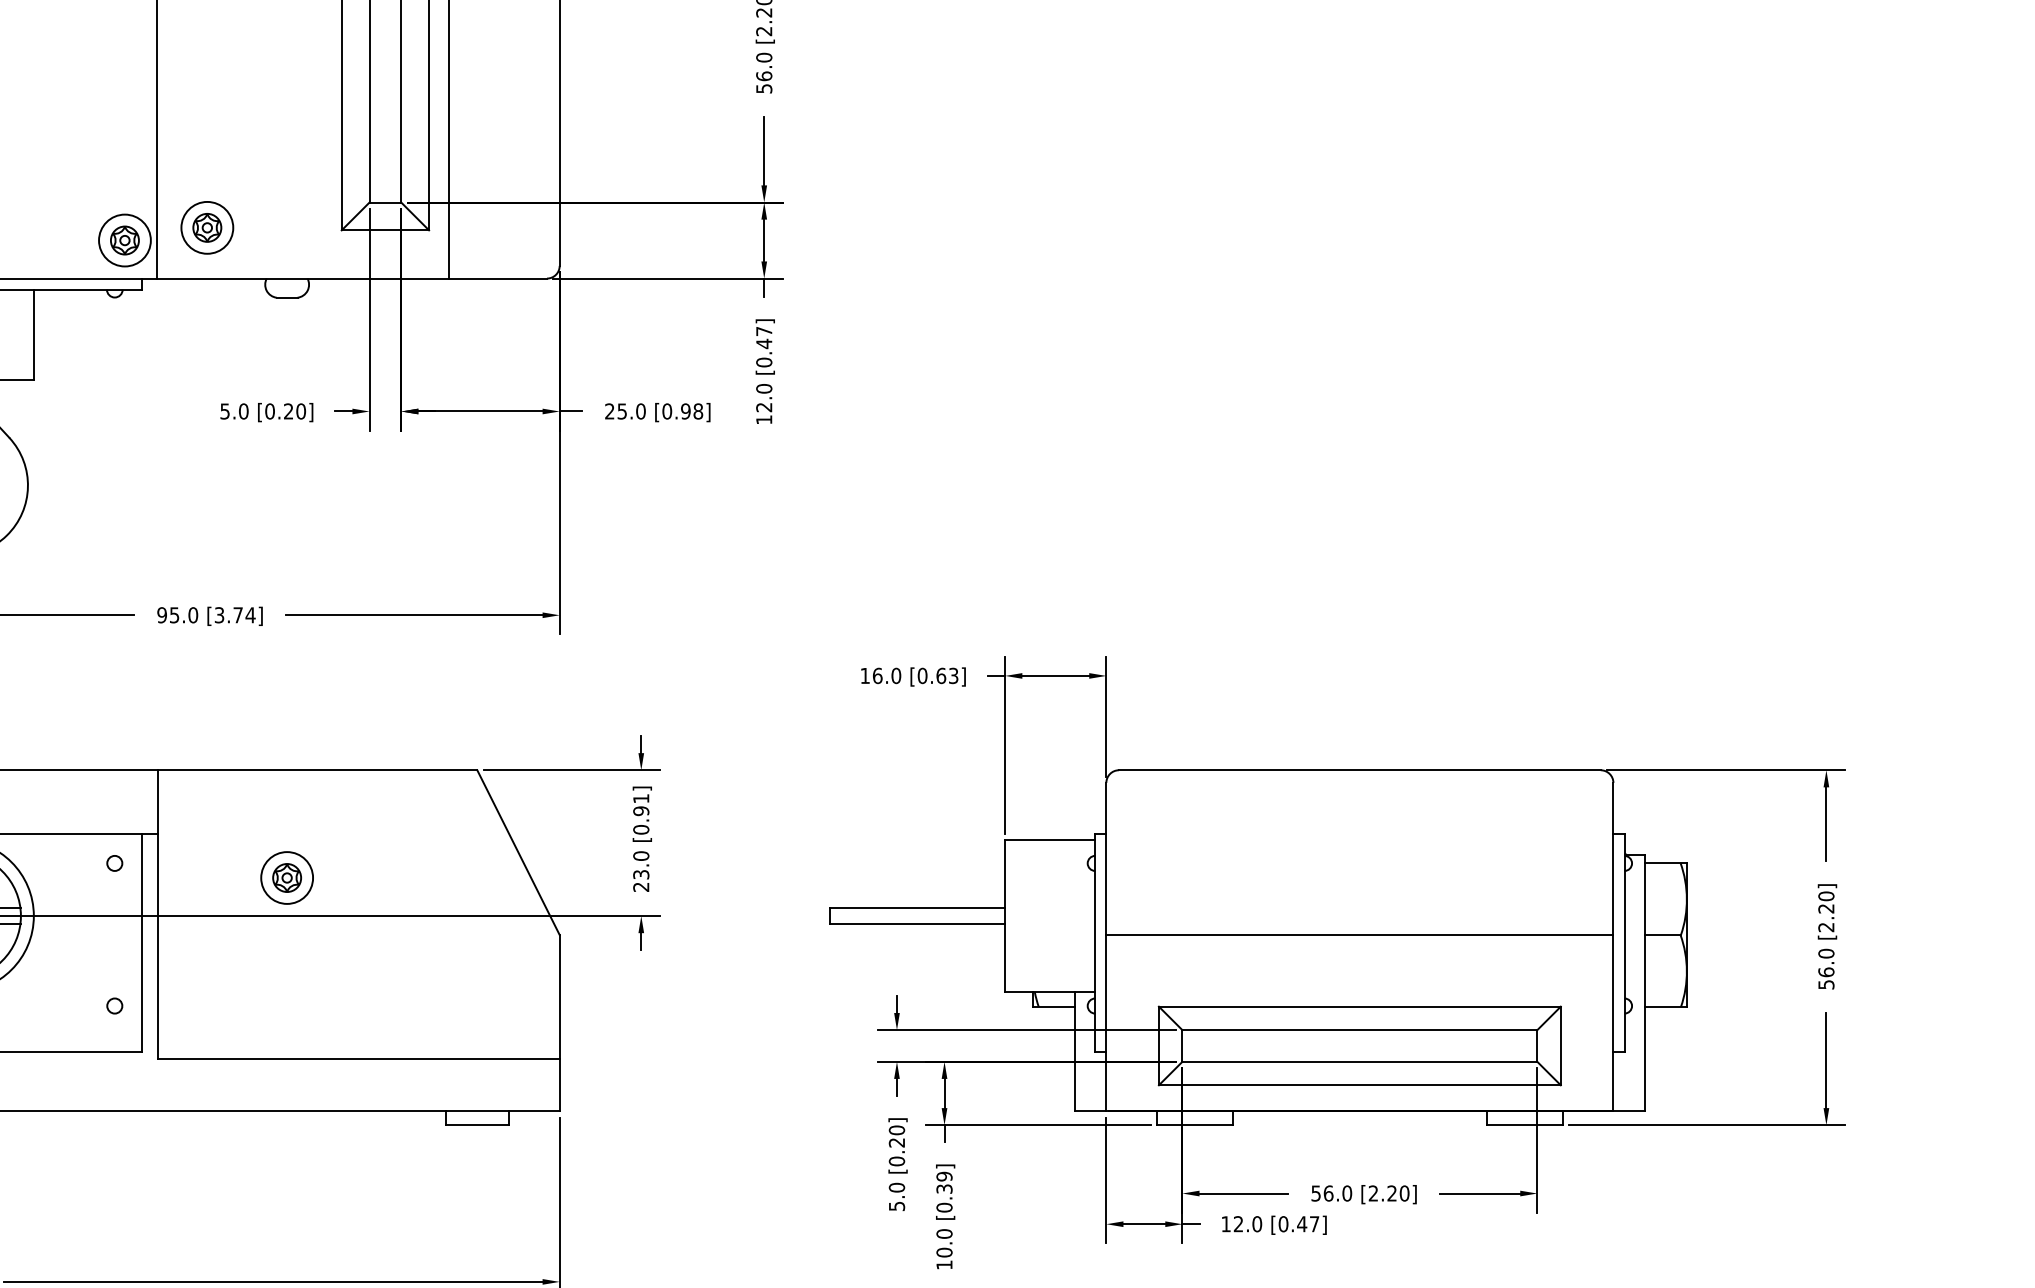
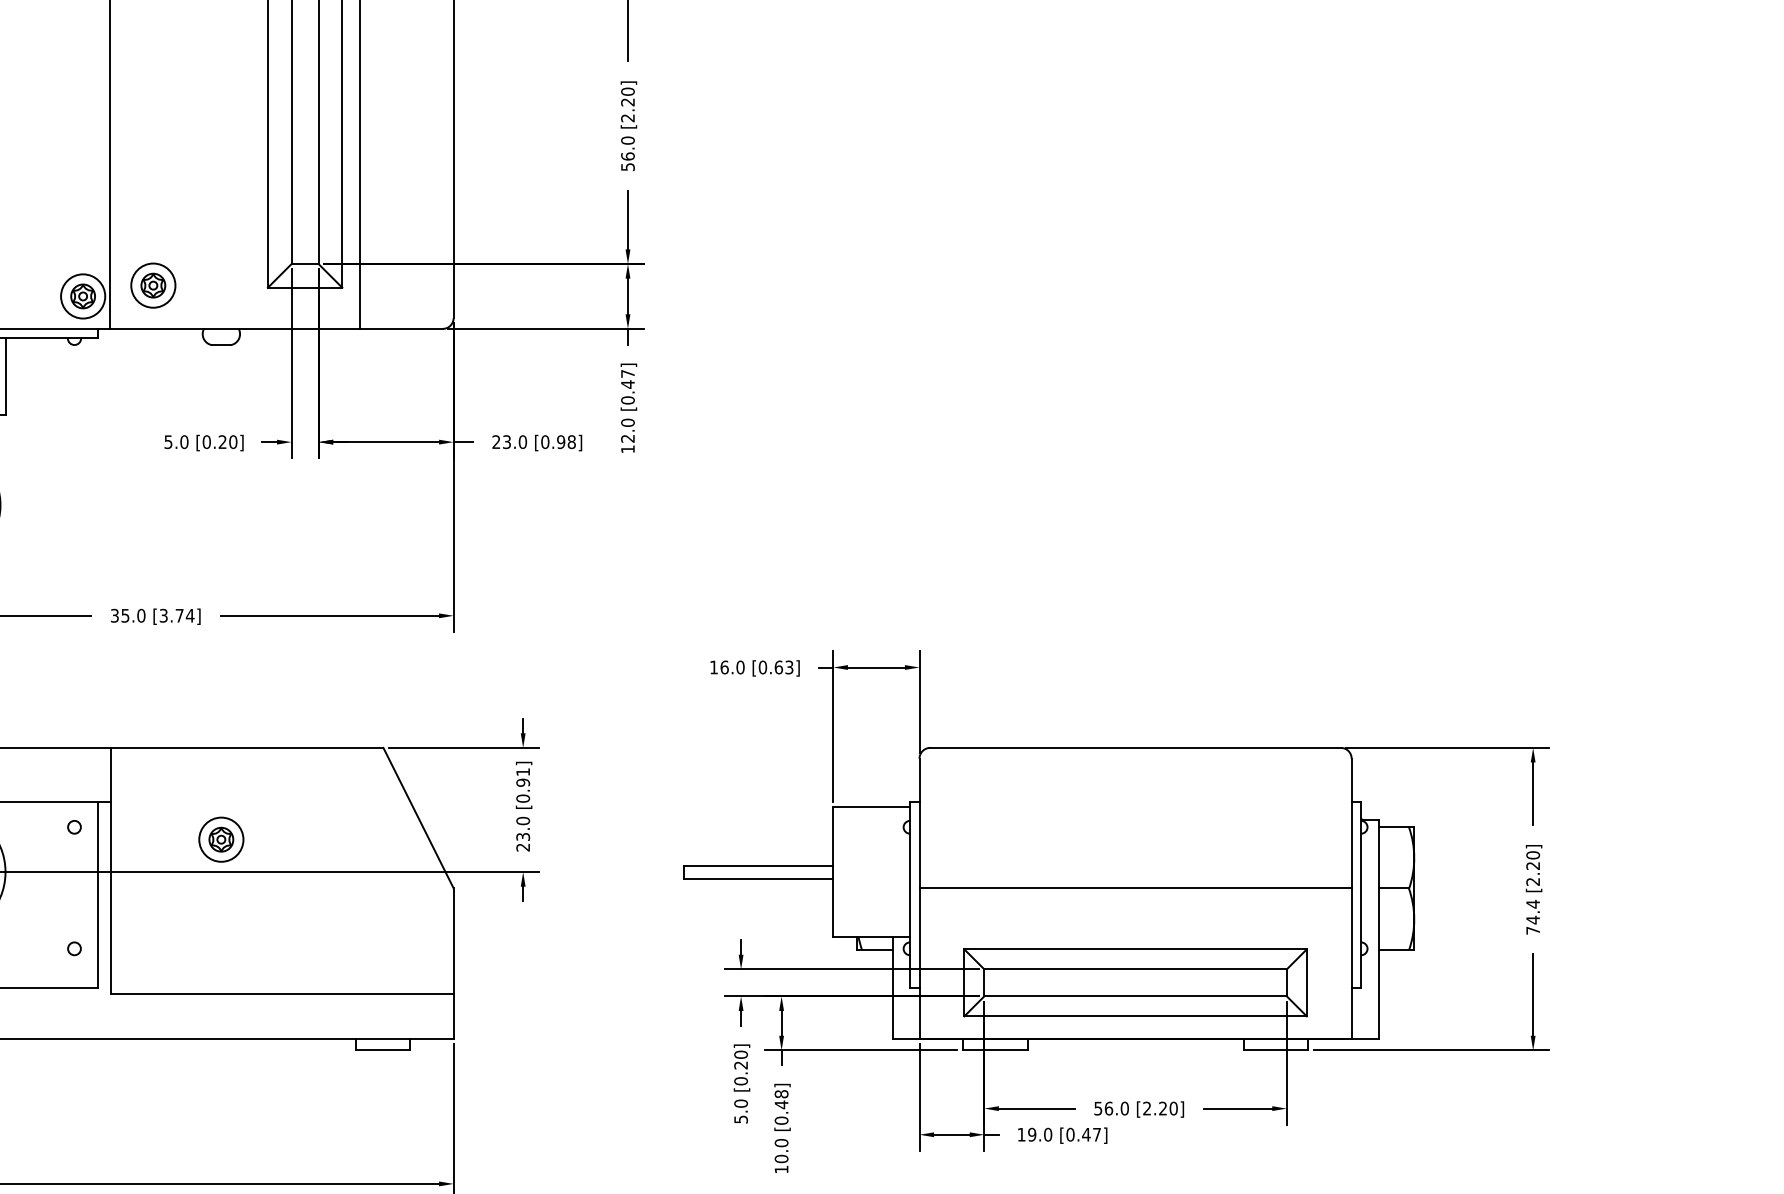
text: (621, 410) -> (506, 441), 25.0 -> 23.0
text: (161, 614) -> (114, 615), 95.0 -> 35.0
text: (1826, 969) -> (1533, 917), 56.0 -> 74.4
text: (944, 1182) -> (781, 1099), [0.39] -> [0.48]
text: (1238, 1223) -> (1032, 1134), 12.0 -> 19.0

